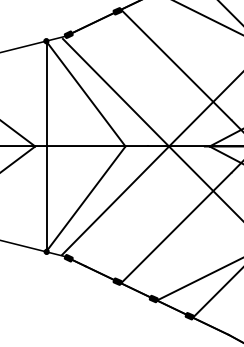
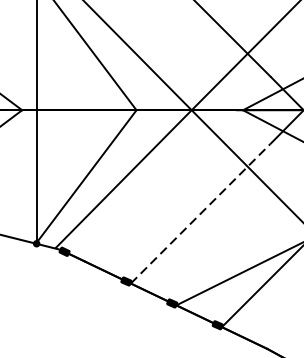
line: (176, 228) -> (201, 214), solid -> dashed

